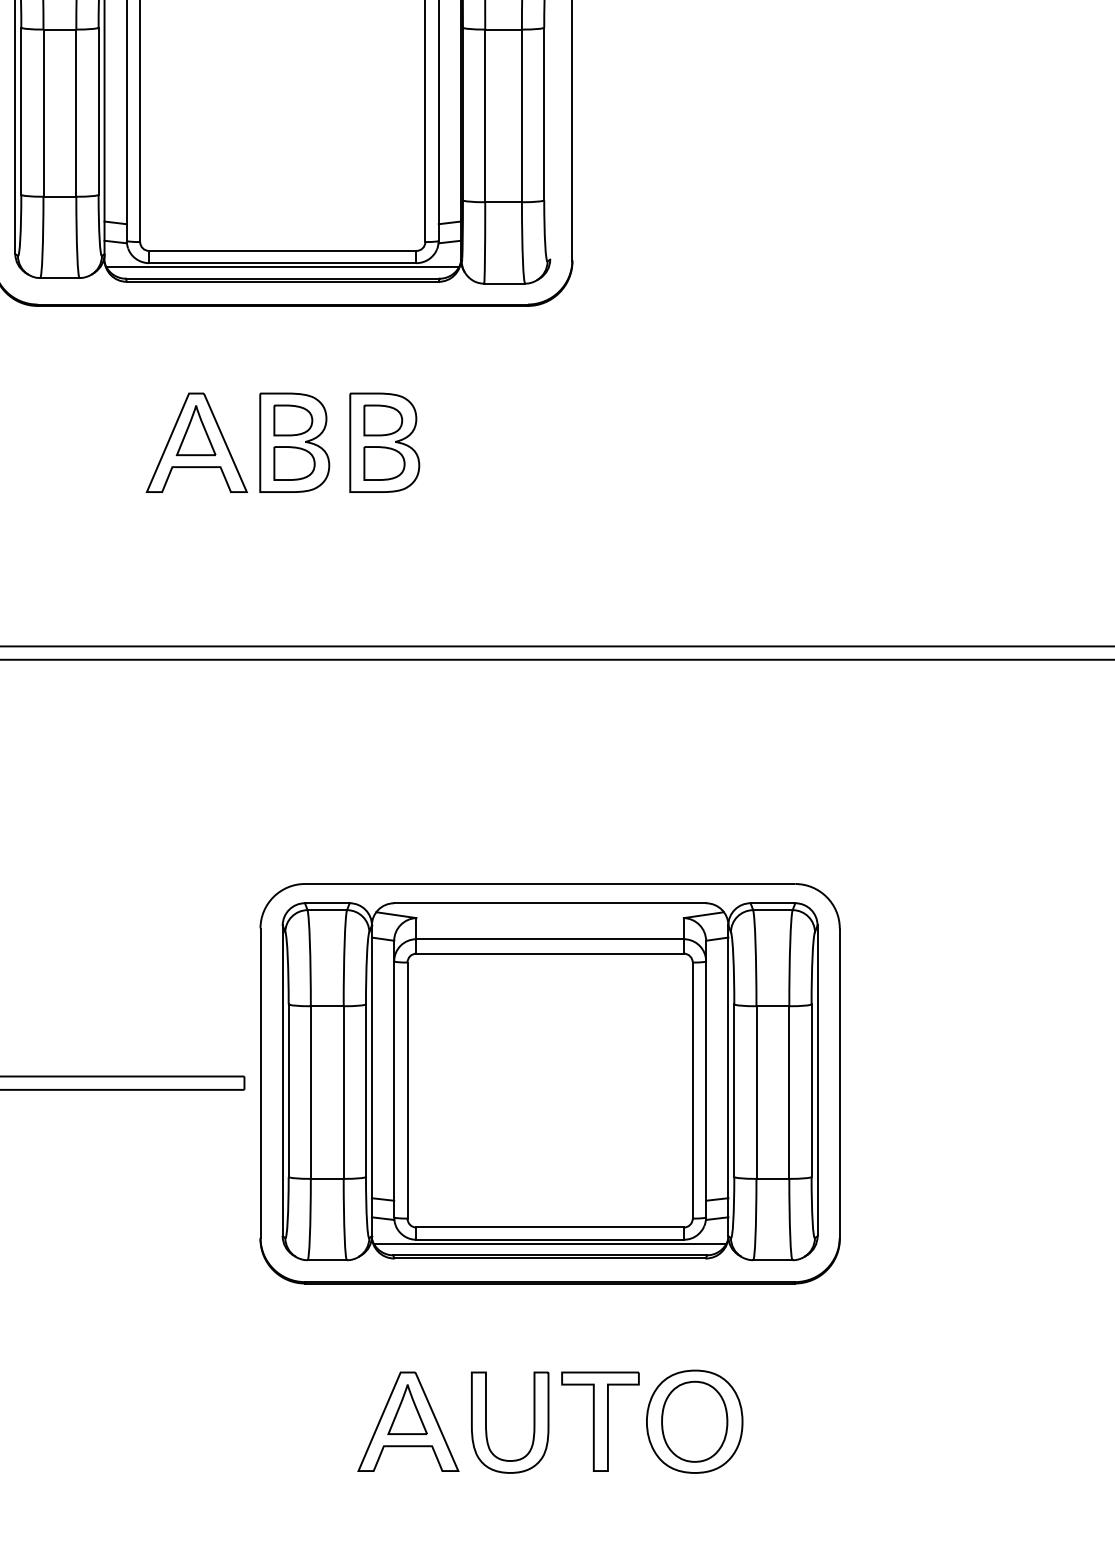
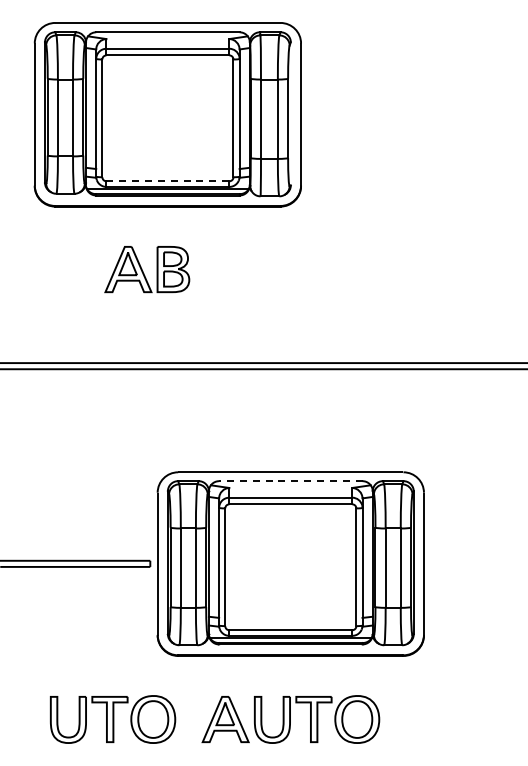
line: (284, 251) -> (168, 181), solid -> dashed
part: (384, 442) -> (214, 269), removed
line: (549, 903) -> (290, 481), solid -> dashed
part: (164, 1421) -> (113, 719), added

